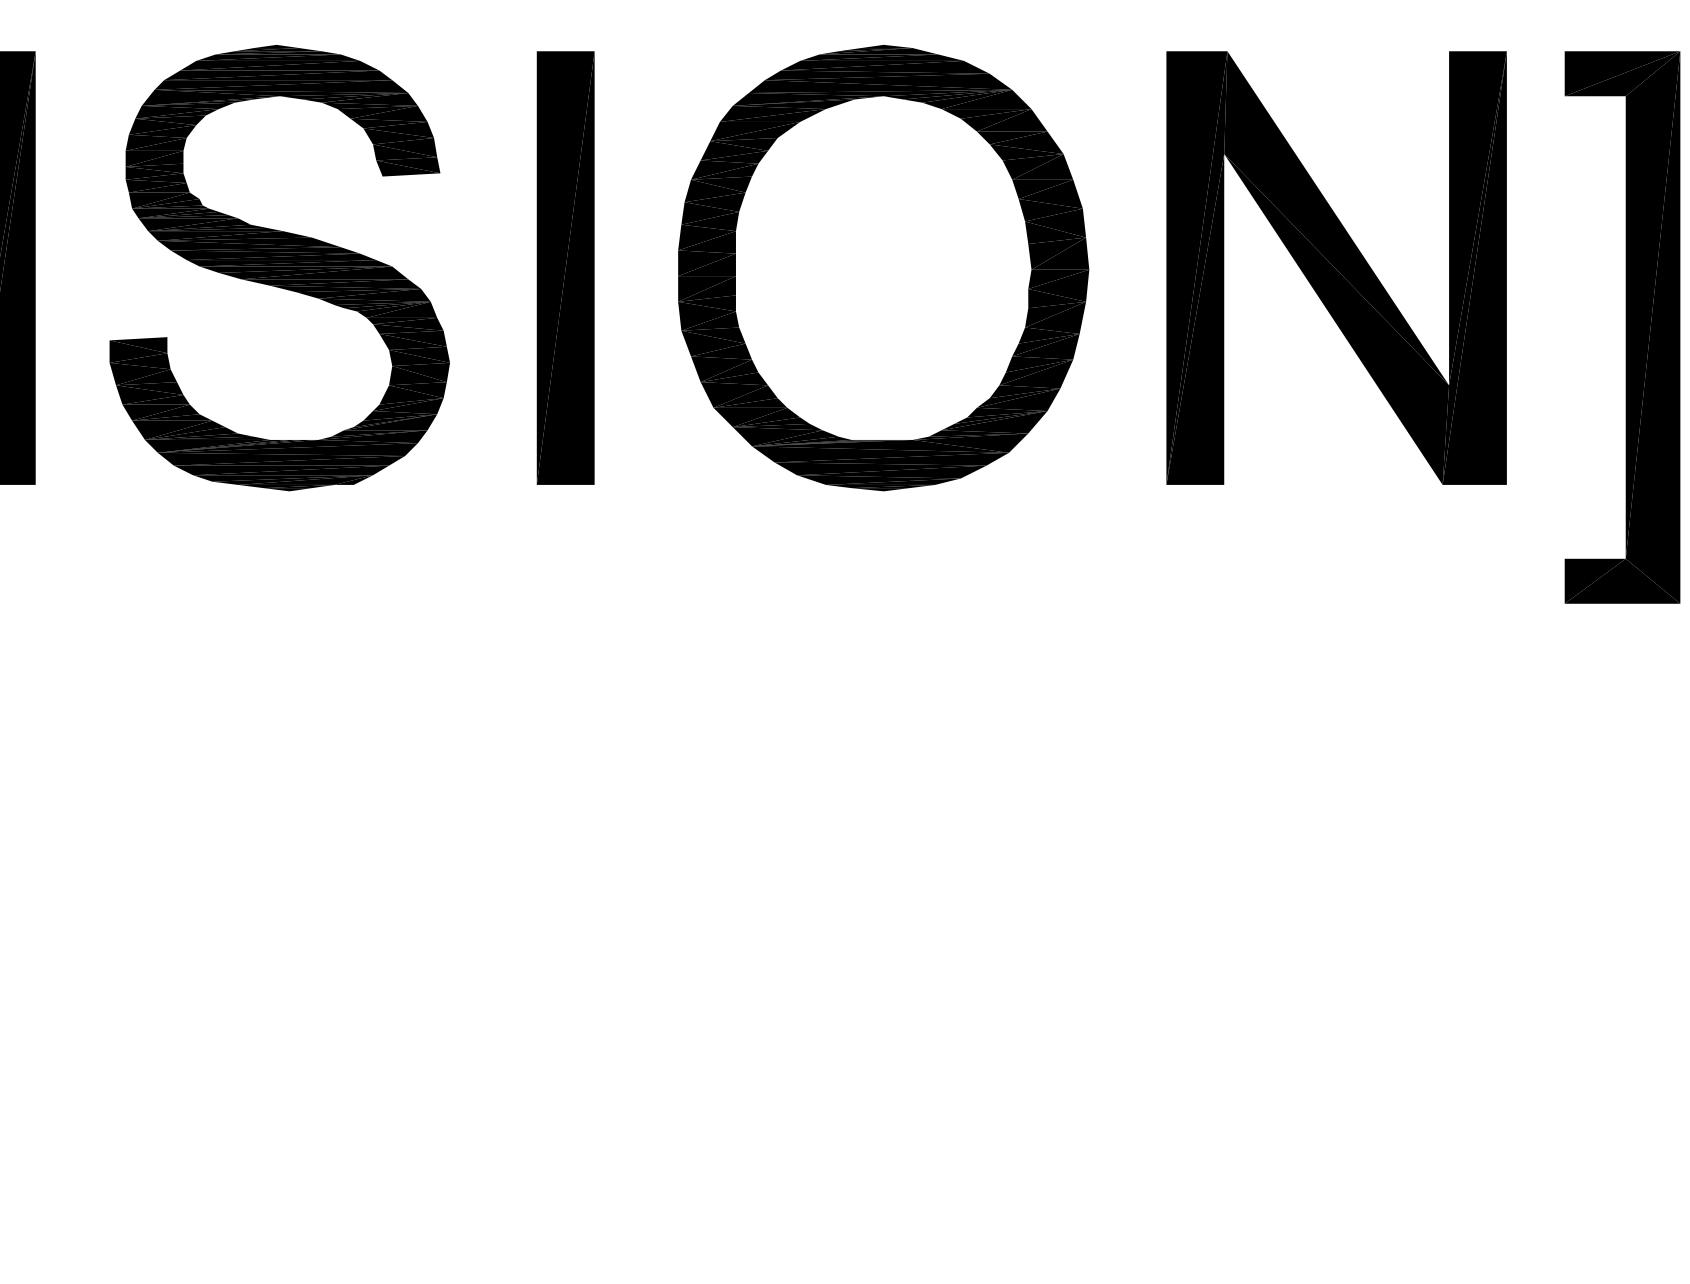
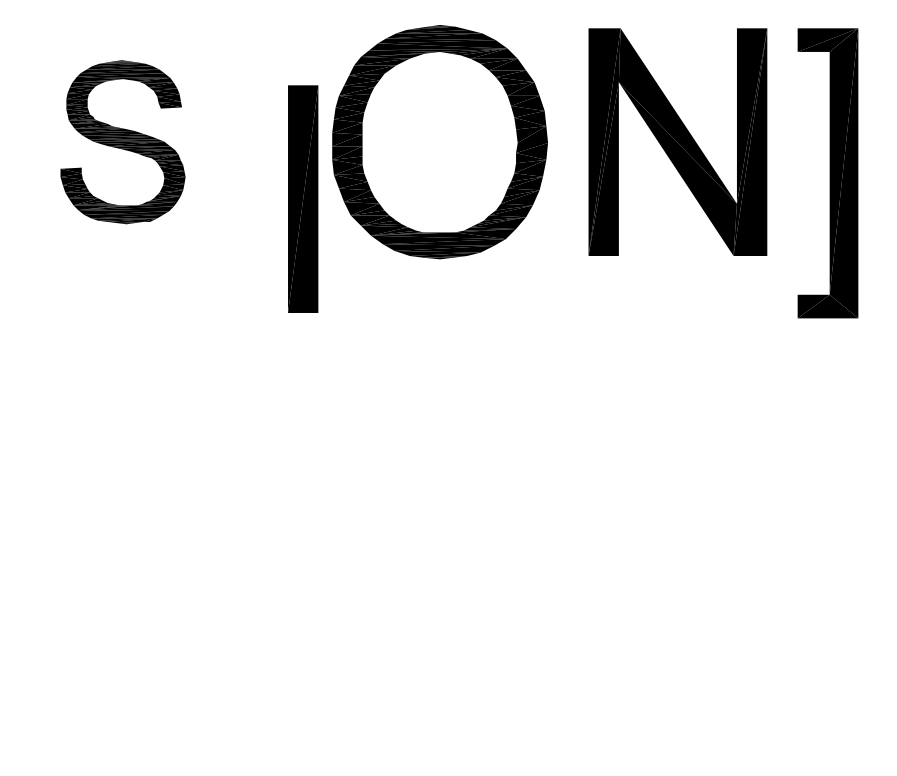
part: (566, 266) -> (303, 198), moved
part: (278, 268) -> (122, 142), size x0.7

